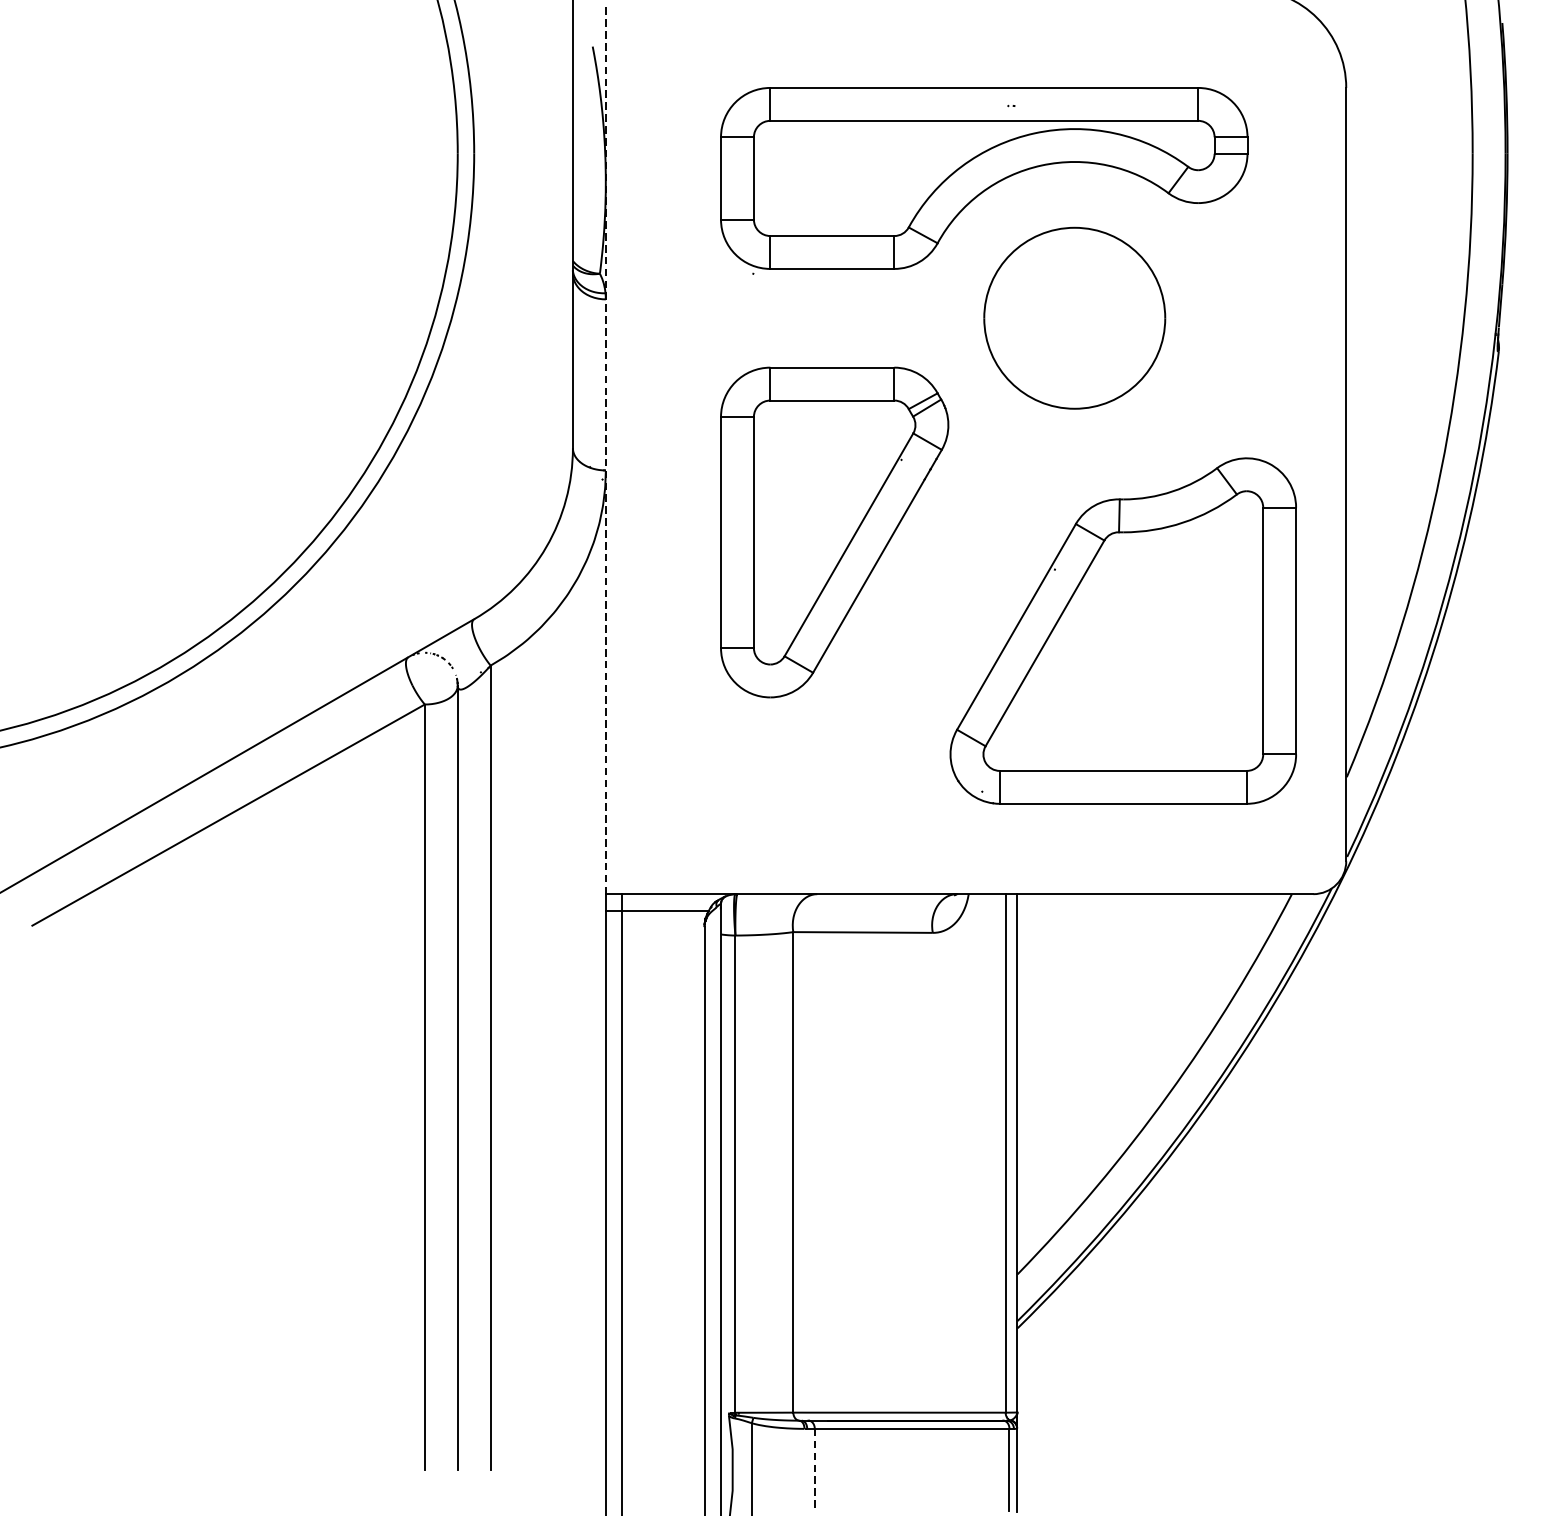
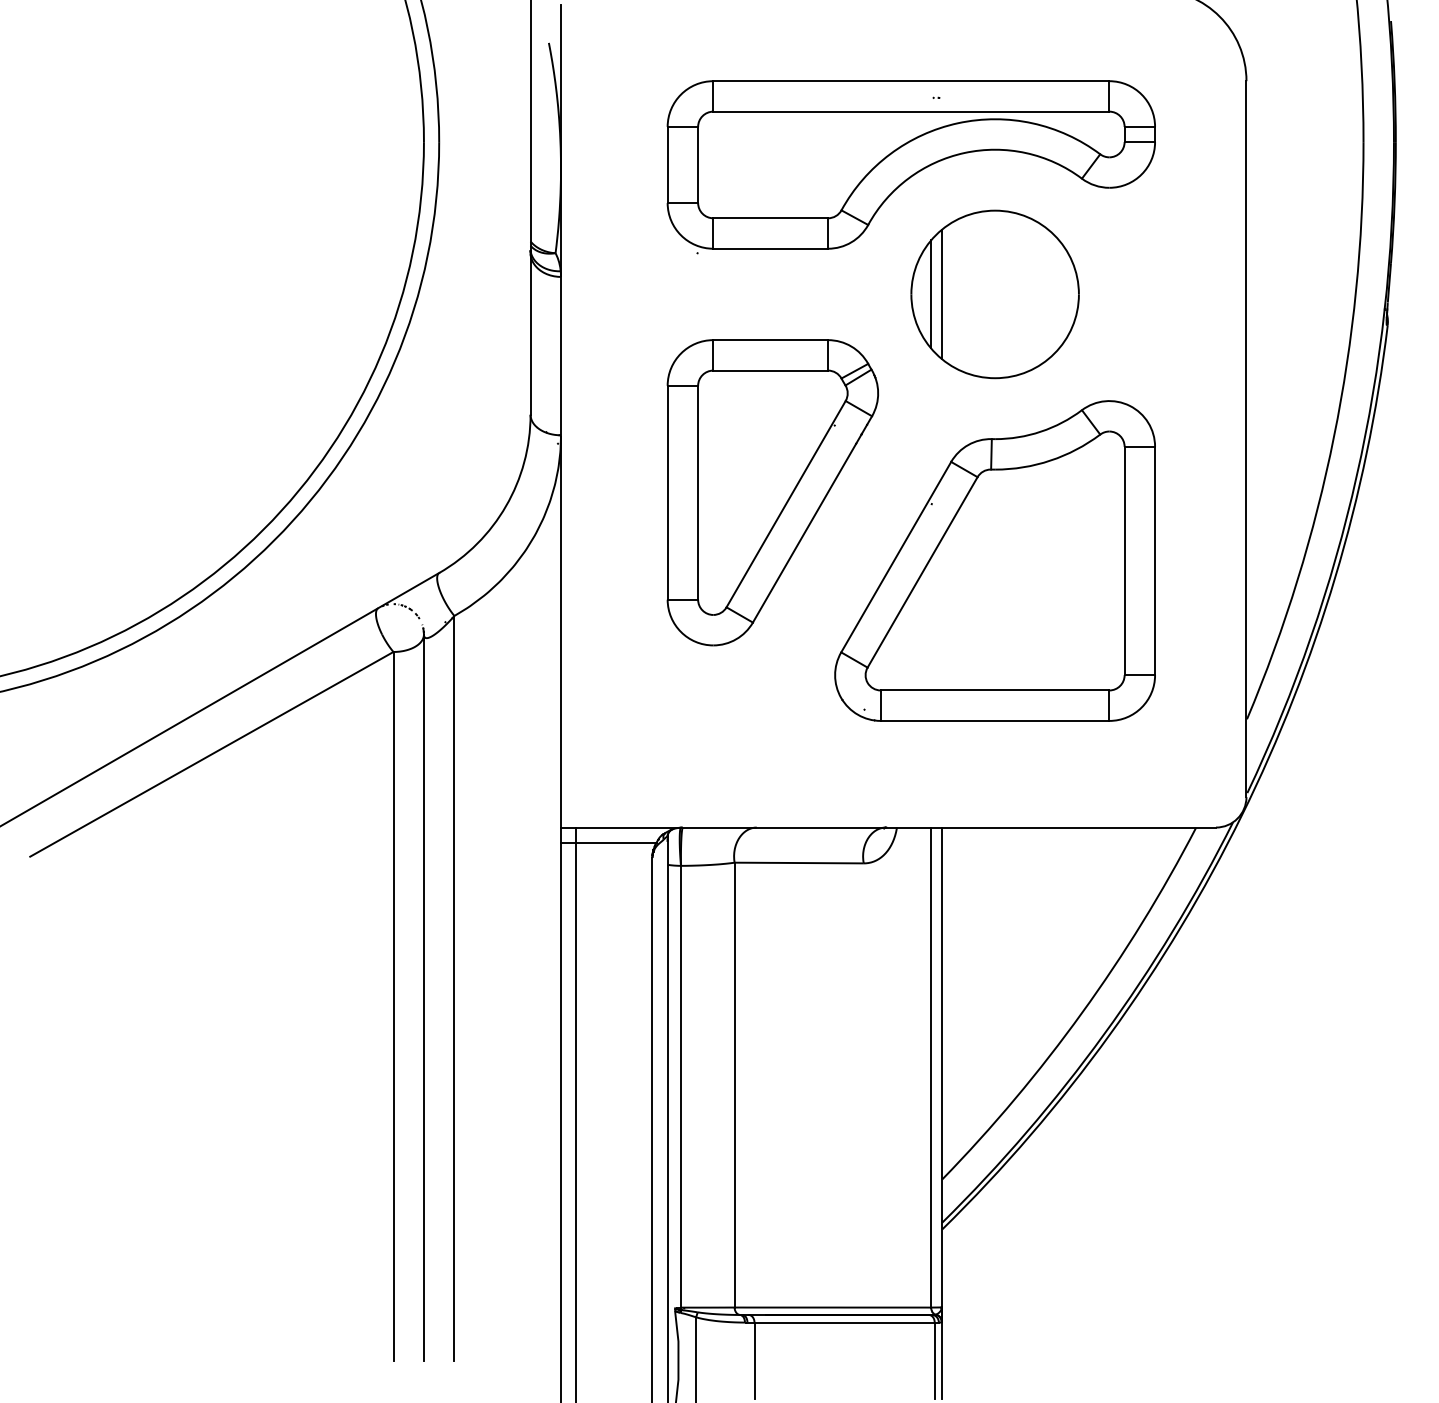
line: (1006, 318) -> (931, 294), added
line: (1016, 318) -> (941, 294), added
line: (606, 449) -> (561, 415), dashed -> solid
part: (1122, 630) -> (994, 560), moved
line: (814, 1470) -> (754, 1361), dashed -> solid

